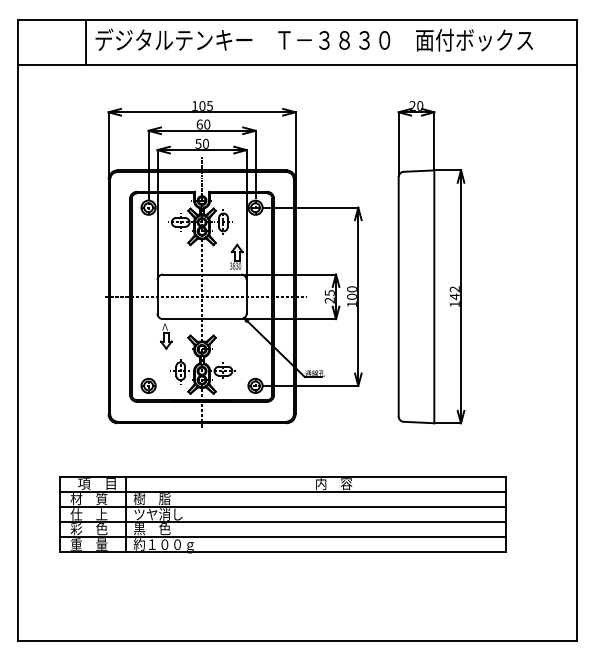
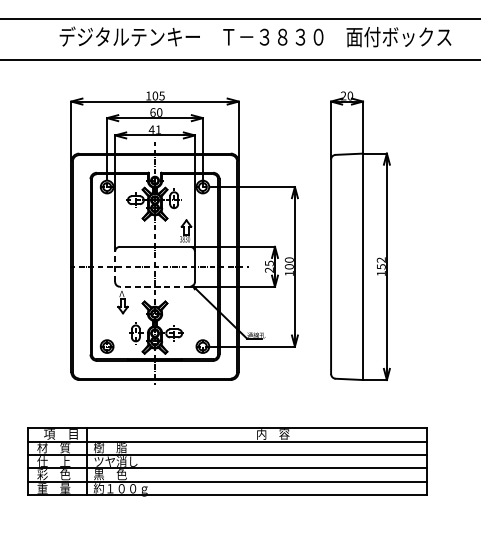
line: (86, 42) -> (51, 39), removed
text: (201, 143) -> (154, 129), 50 -> 41
line: (157, 296) -> (115, 266), solid -> dashed
text: (454, 296) -> (381, 266), 142 -> 152
line: (201, 319) -> (154, 287), solid -> dashed

